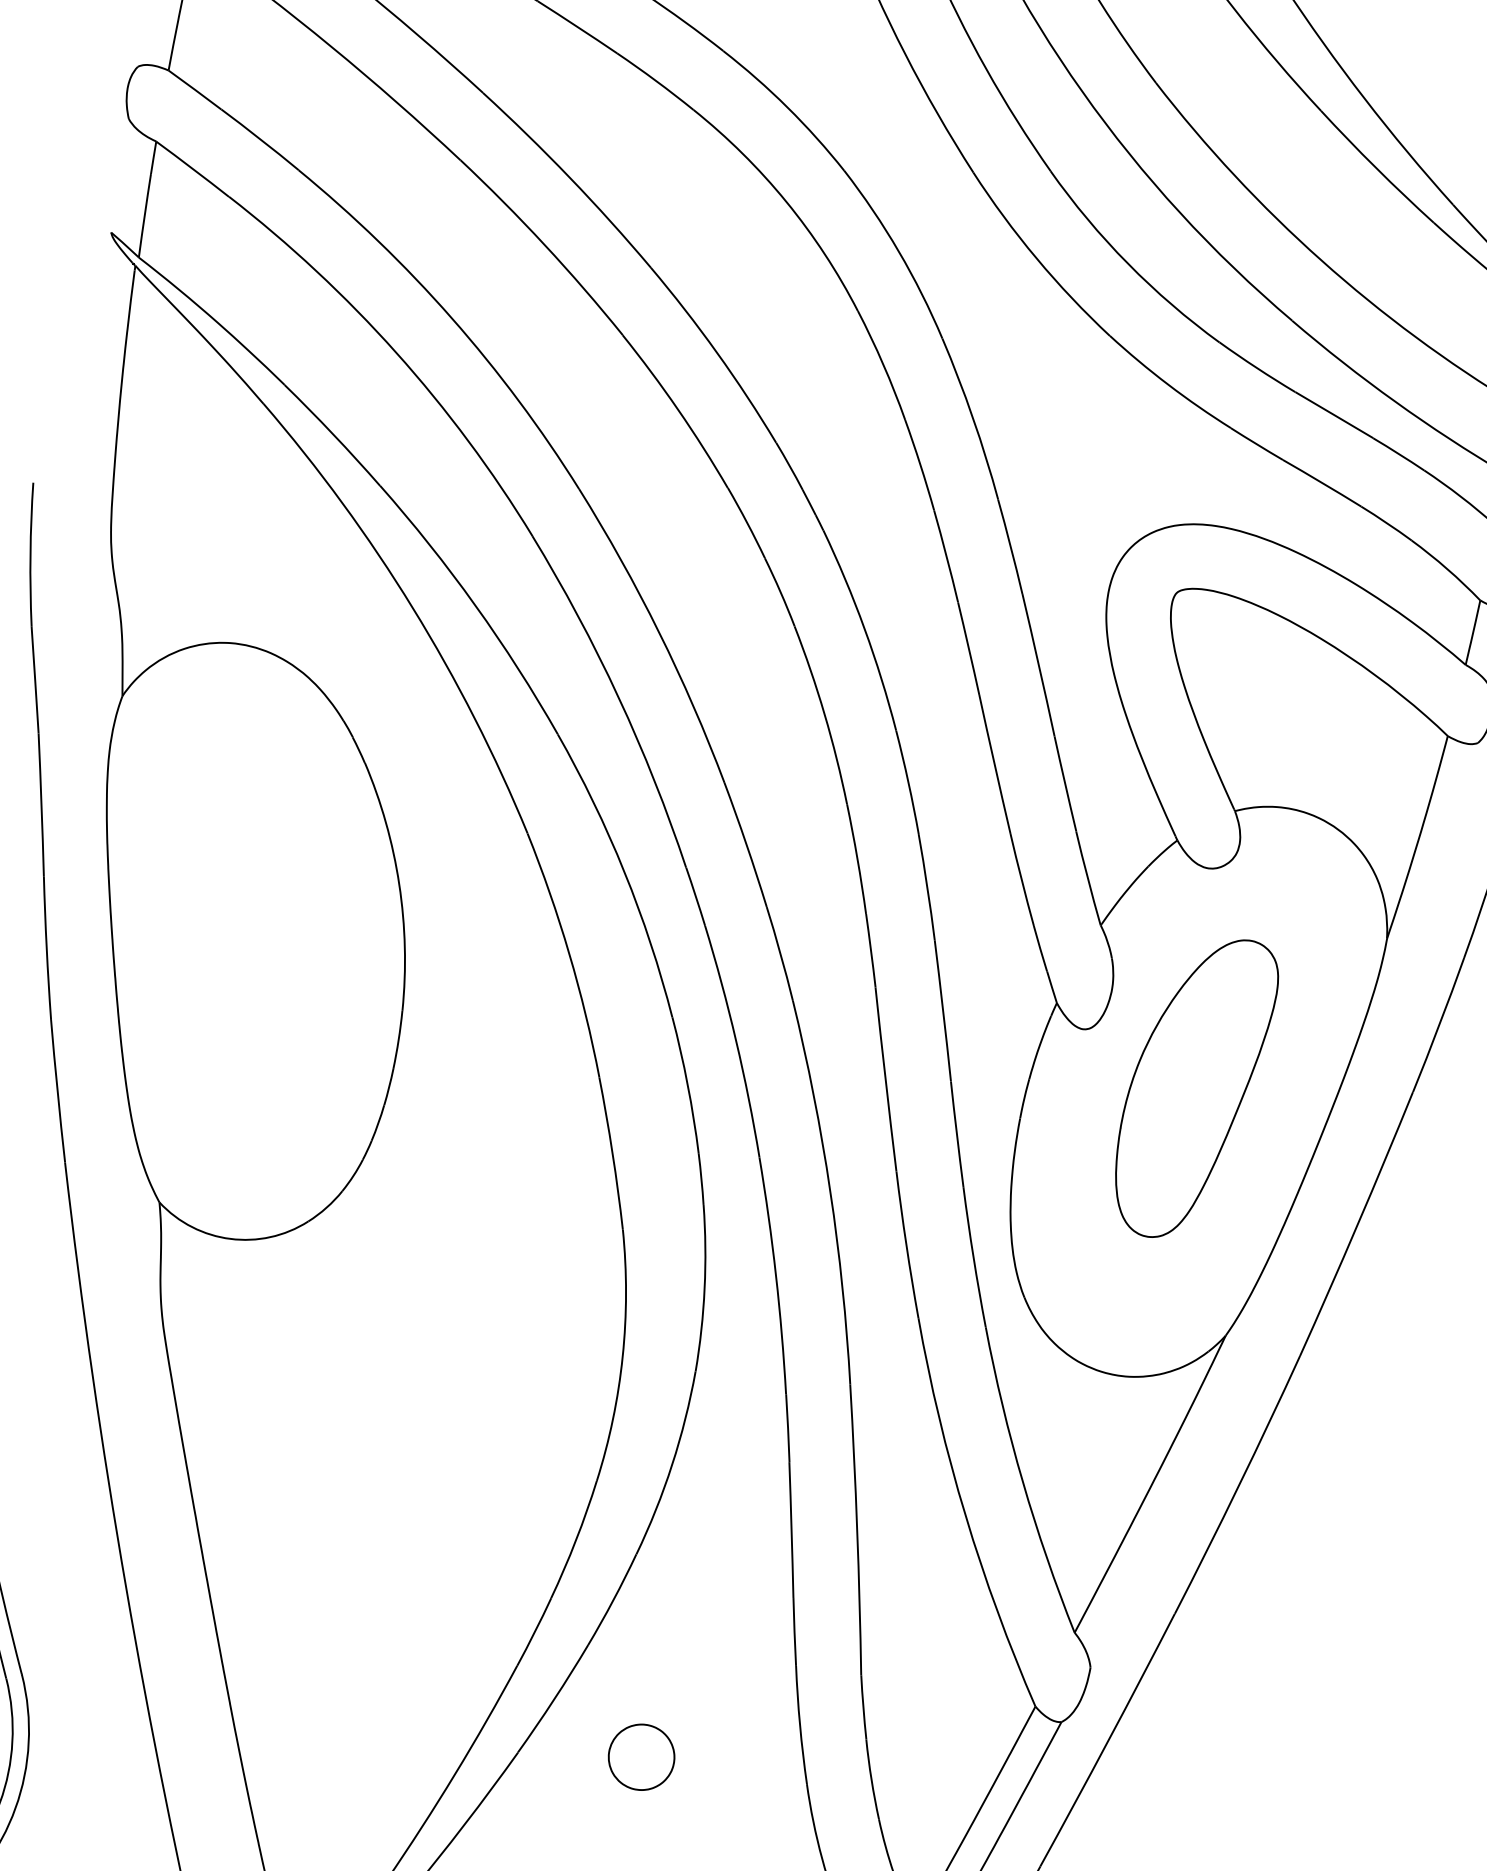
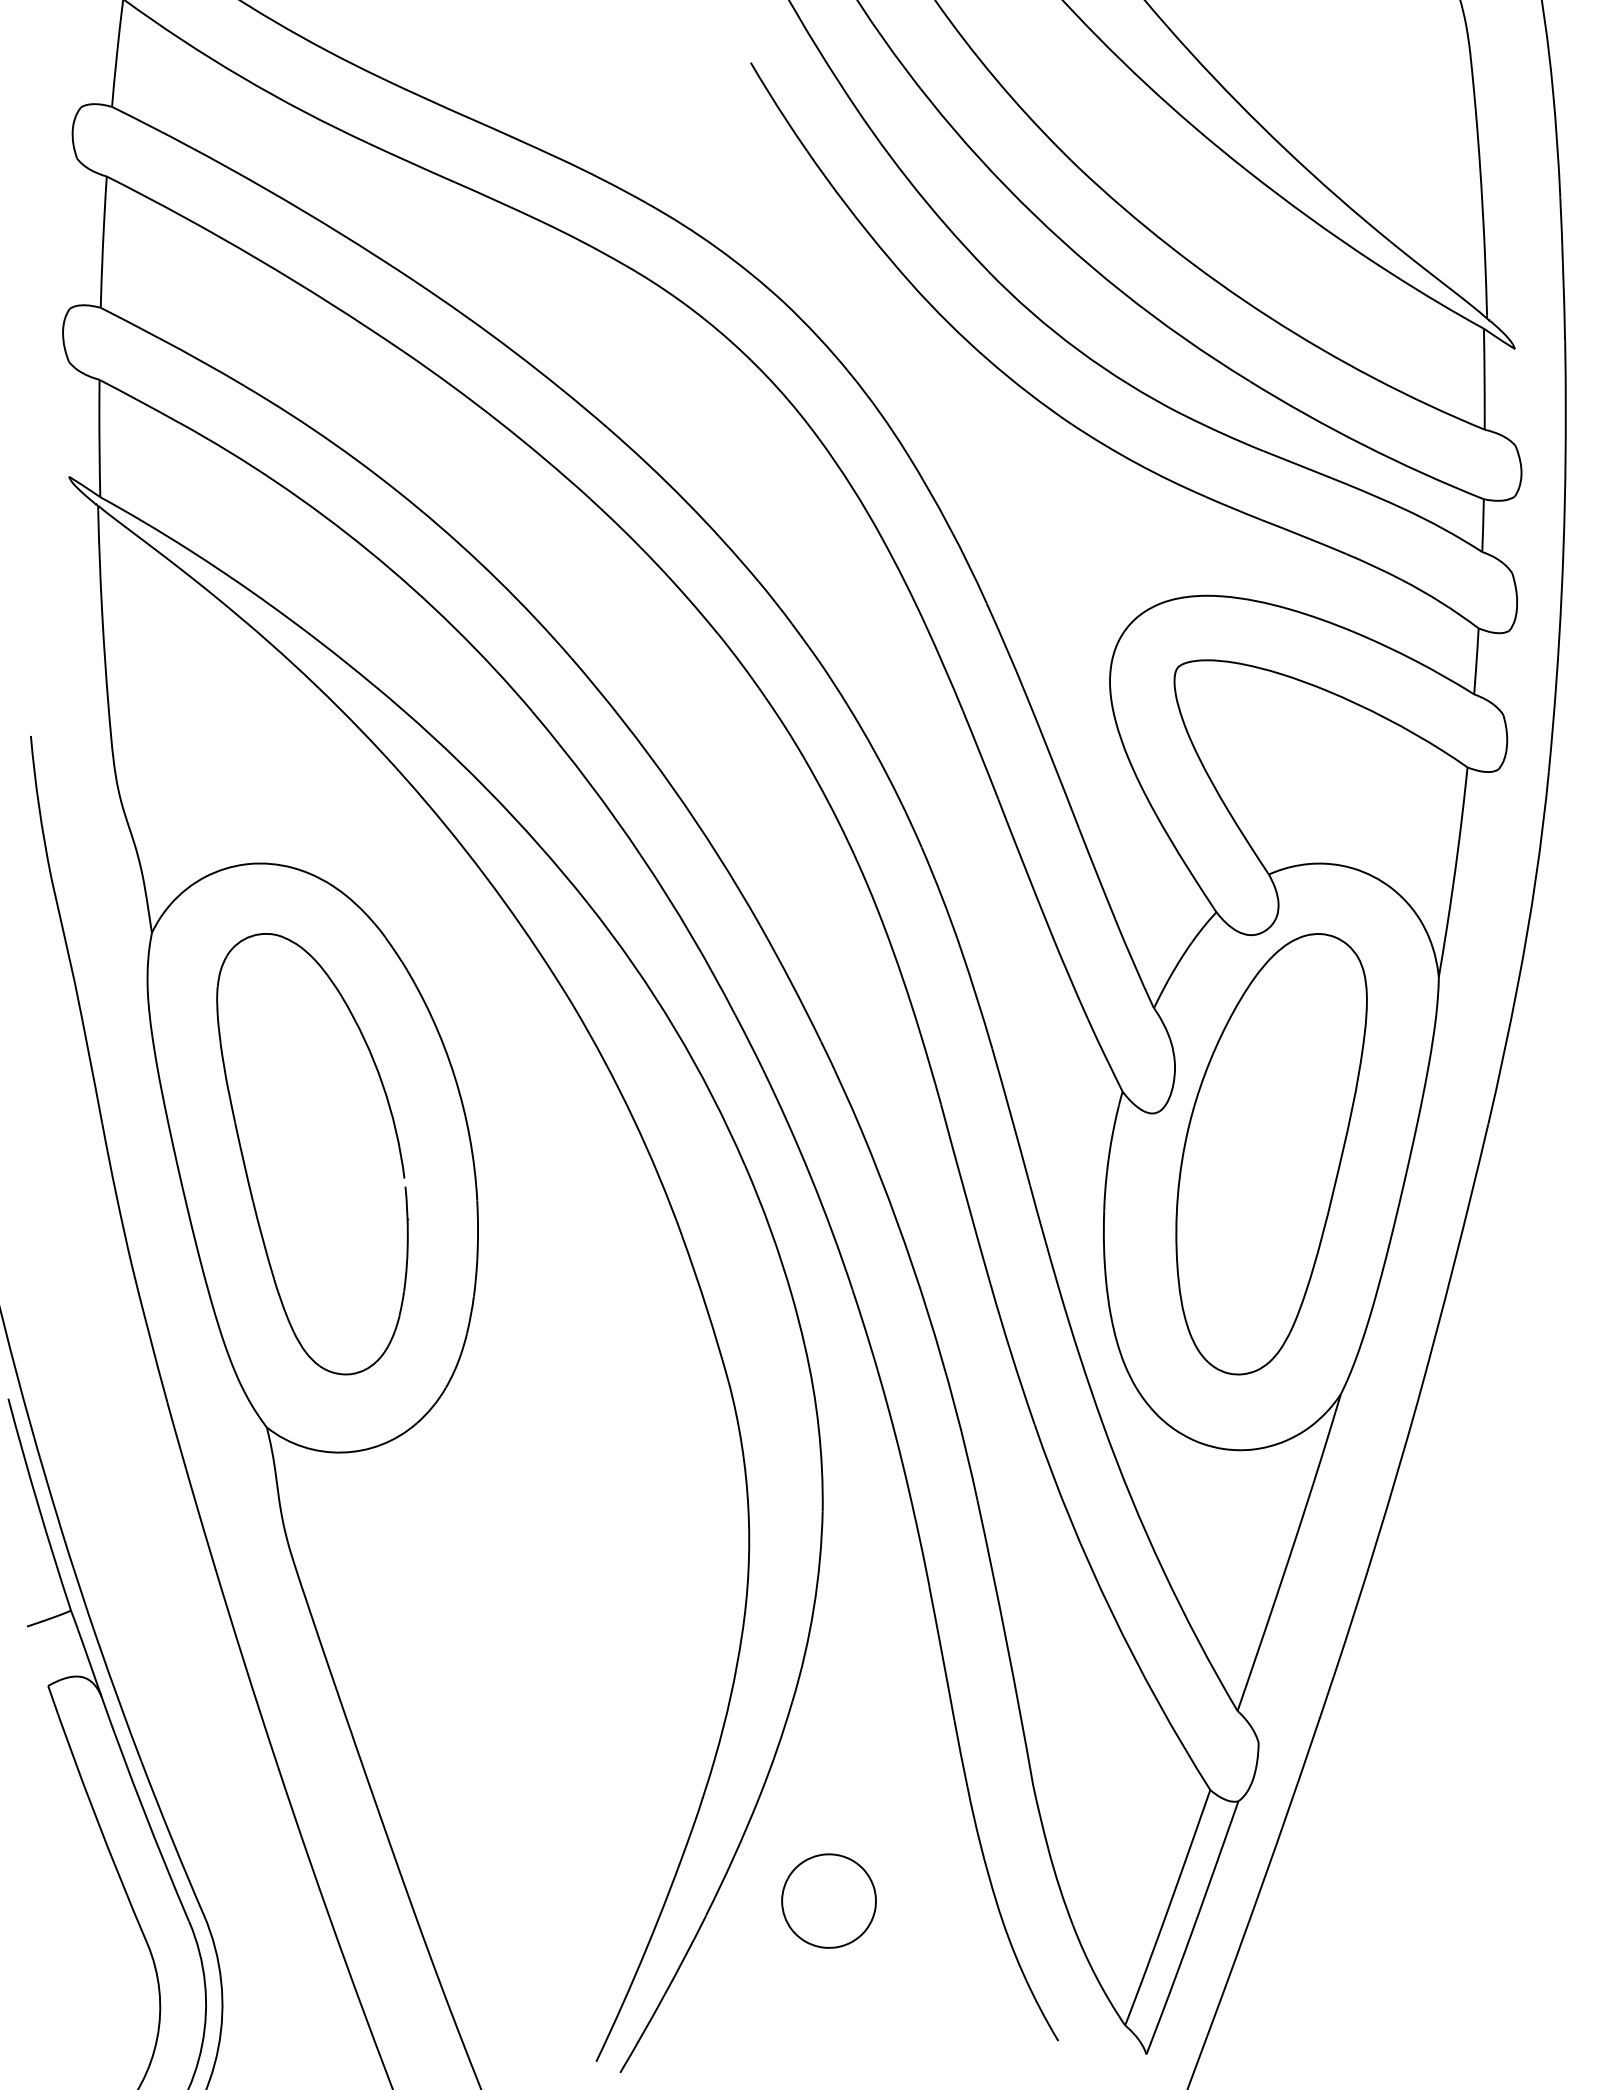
part: (179, 947) -> (247, 1172), added
part: (1194, 1088) -> (1271, 1154), size x1.43
part: (641, 1756) -> (828, 1900), size x1.43

